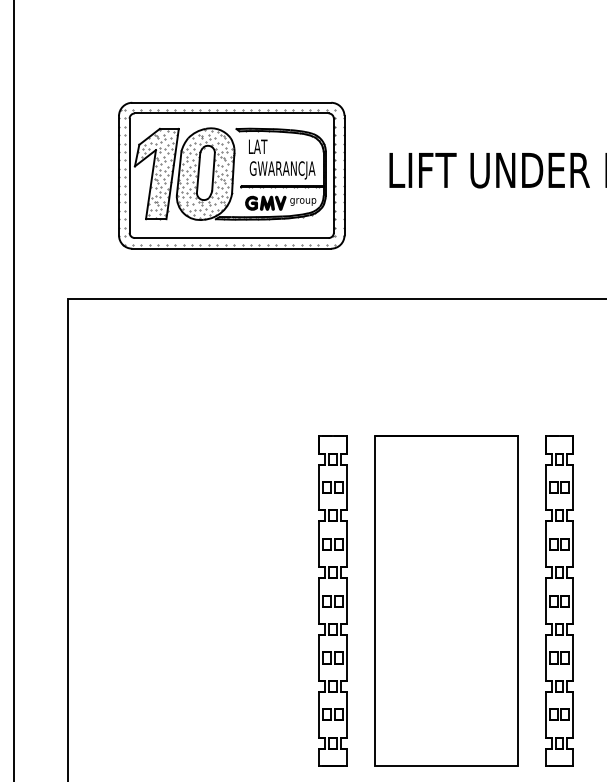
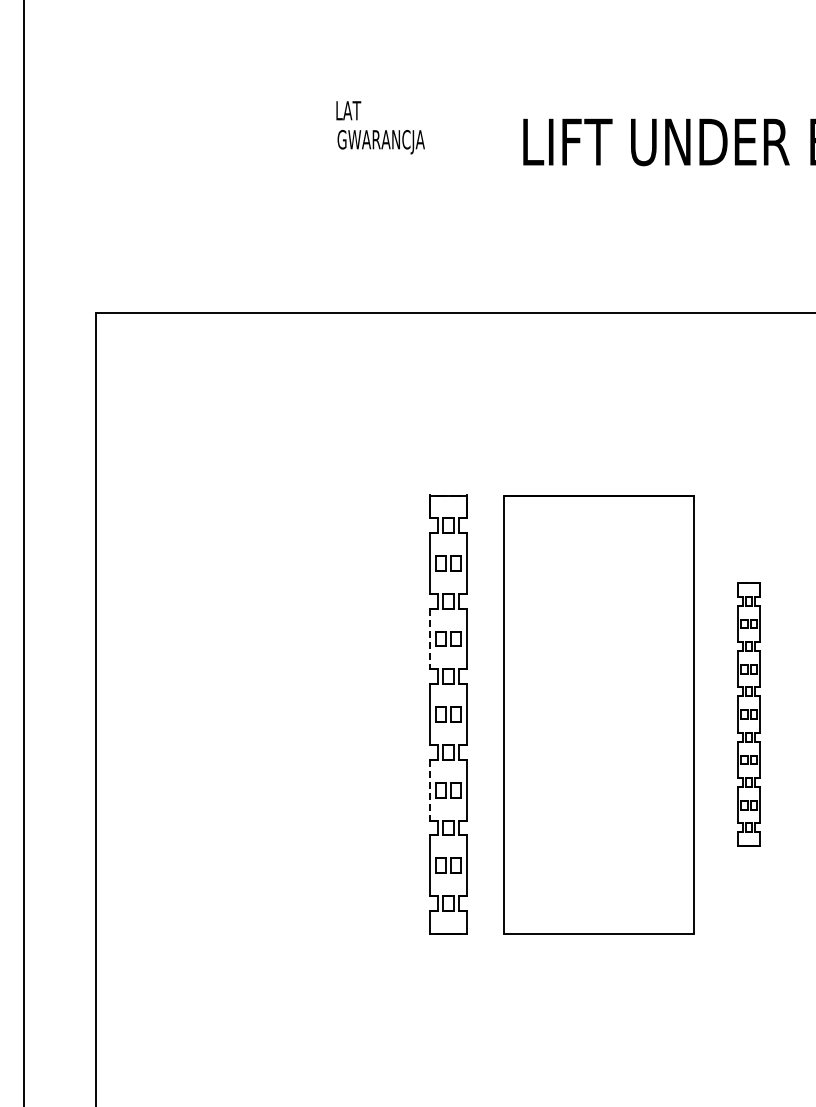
part: (231, 175) -> (313, 149), removed
line: (319, 544) -> (430, 639), solid -> dashed
part: (558, 601) -> (748, 714), size x0.6
line: (319, 658) -> (430, 790), solid -> dashed

